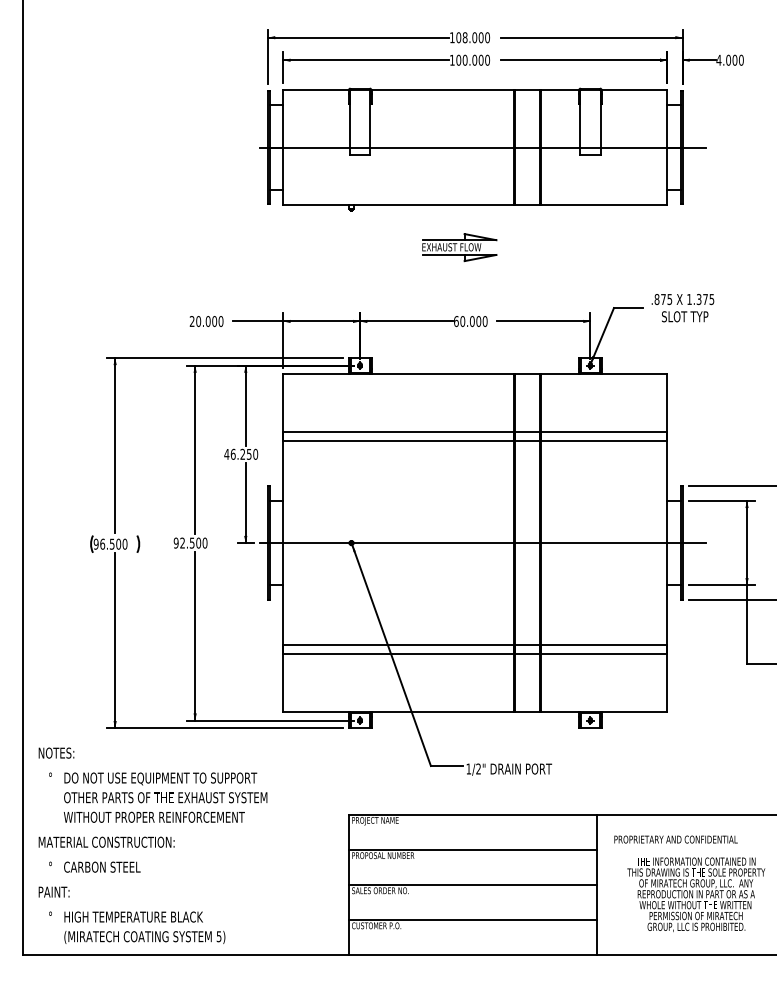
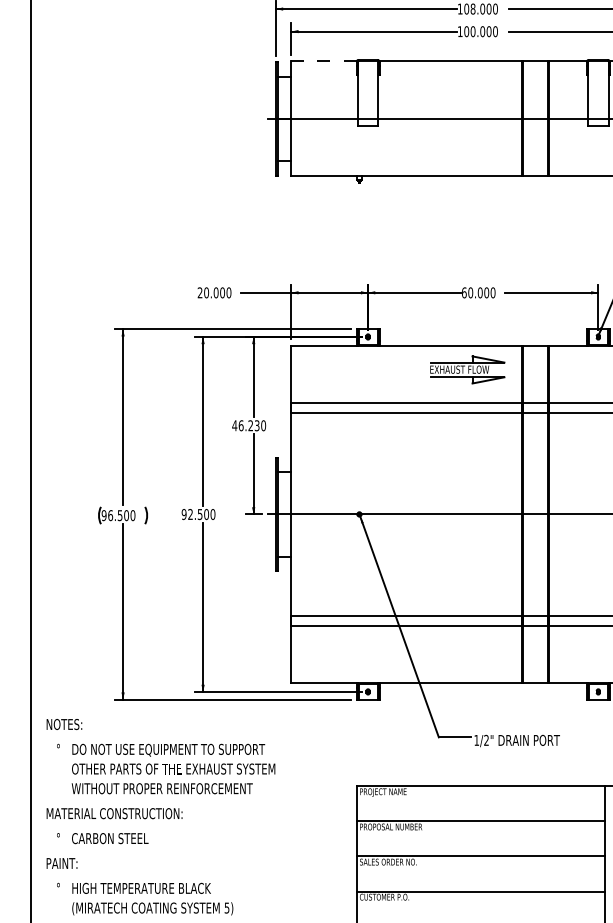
line: (316, 90) -> (324, 61), solid -> dashed
part: (459, 247) -> (467, 369), moved
text: (249, 453) -> (257, 424), 46.250 -> 46.230

